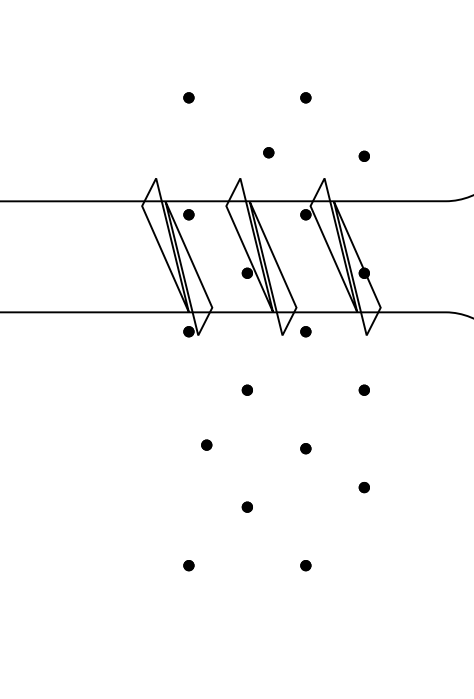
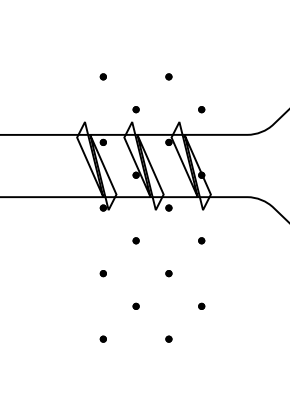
part: (267, 152) -> (135, 109), moved
part: (205, 444) -> (102, 273), moved
part: (363, 485) -> (201, 305), moved

